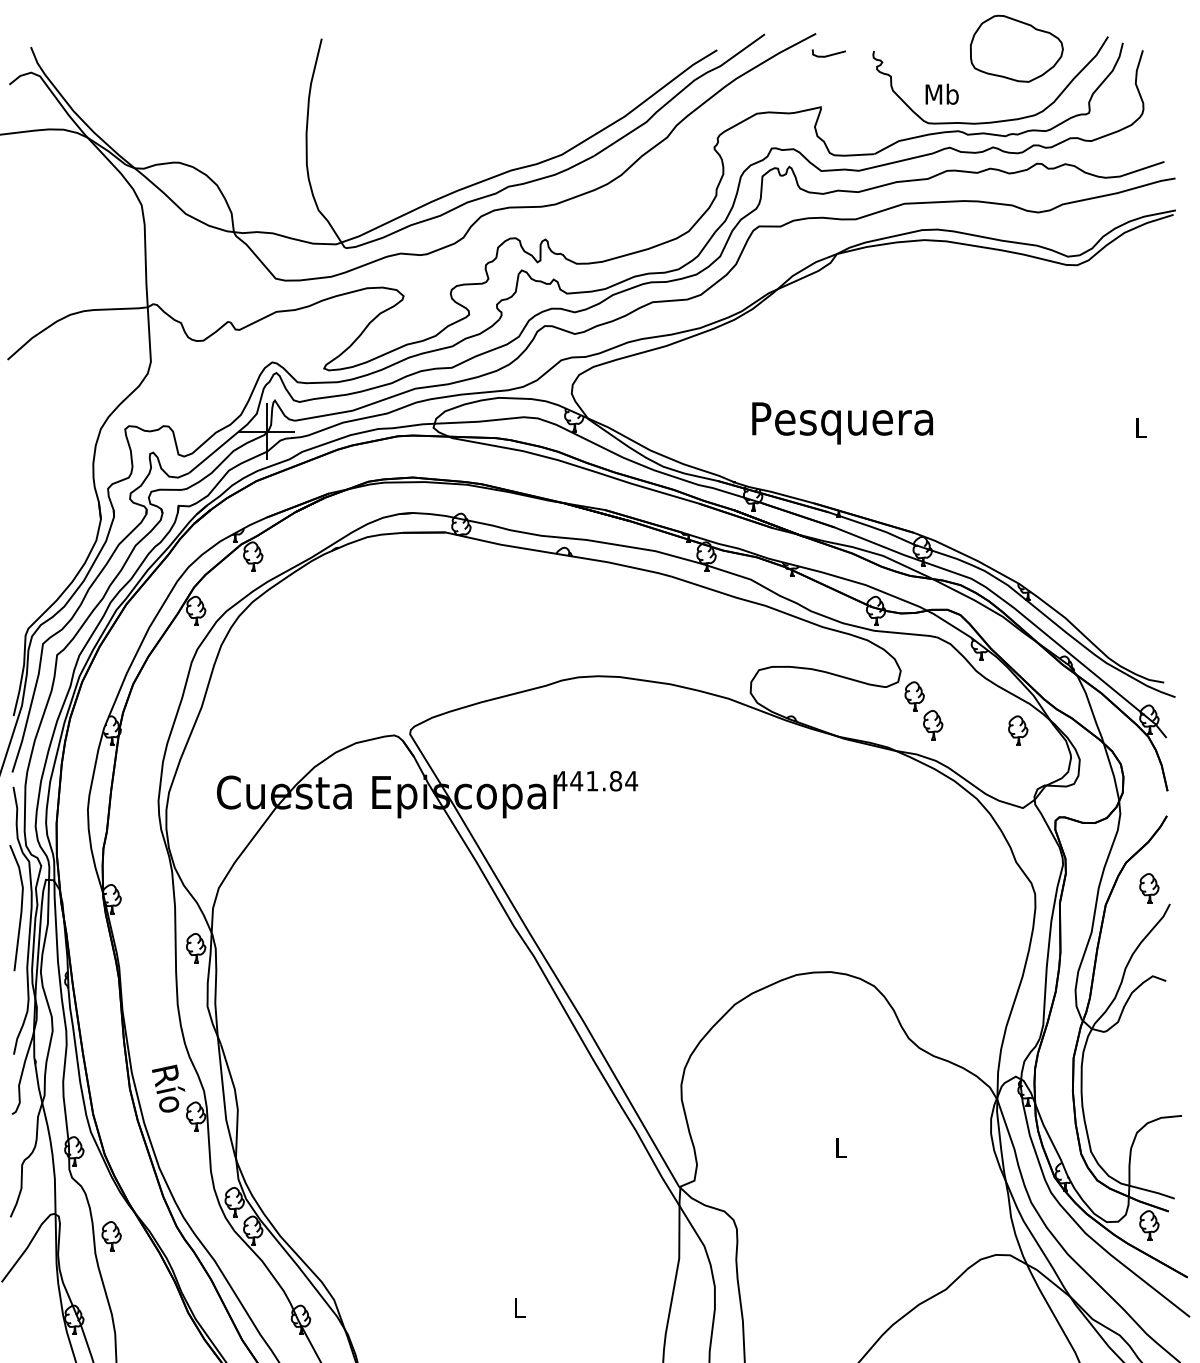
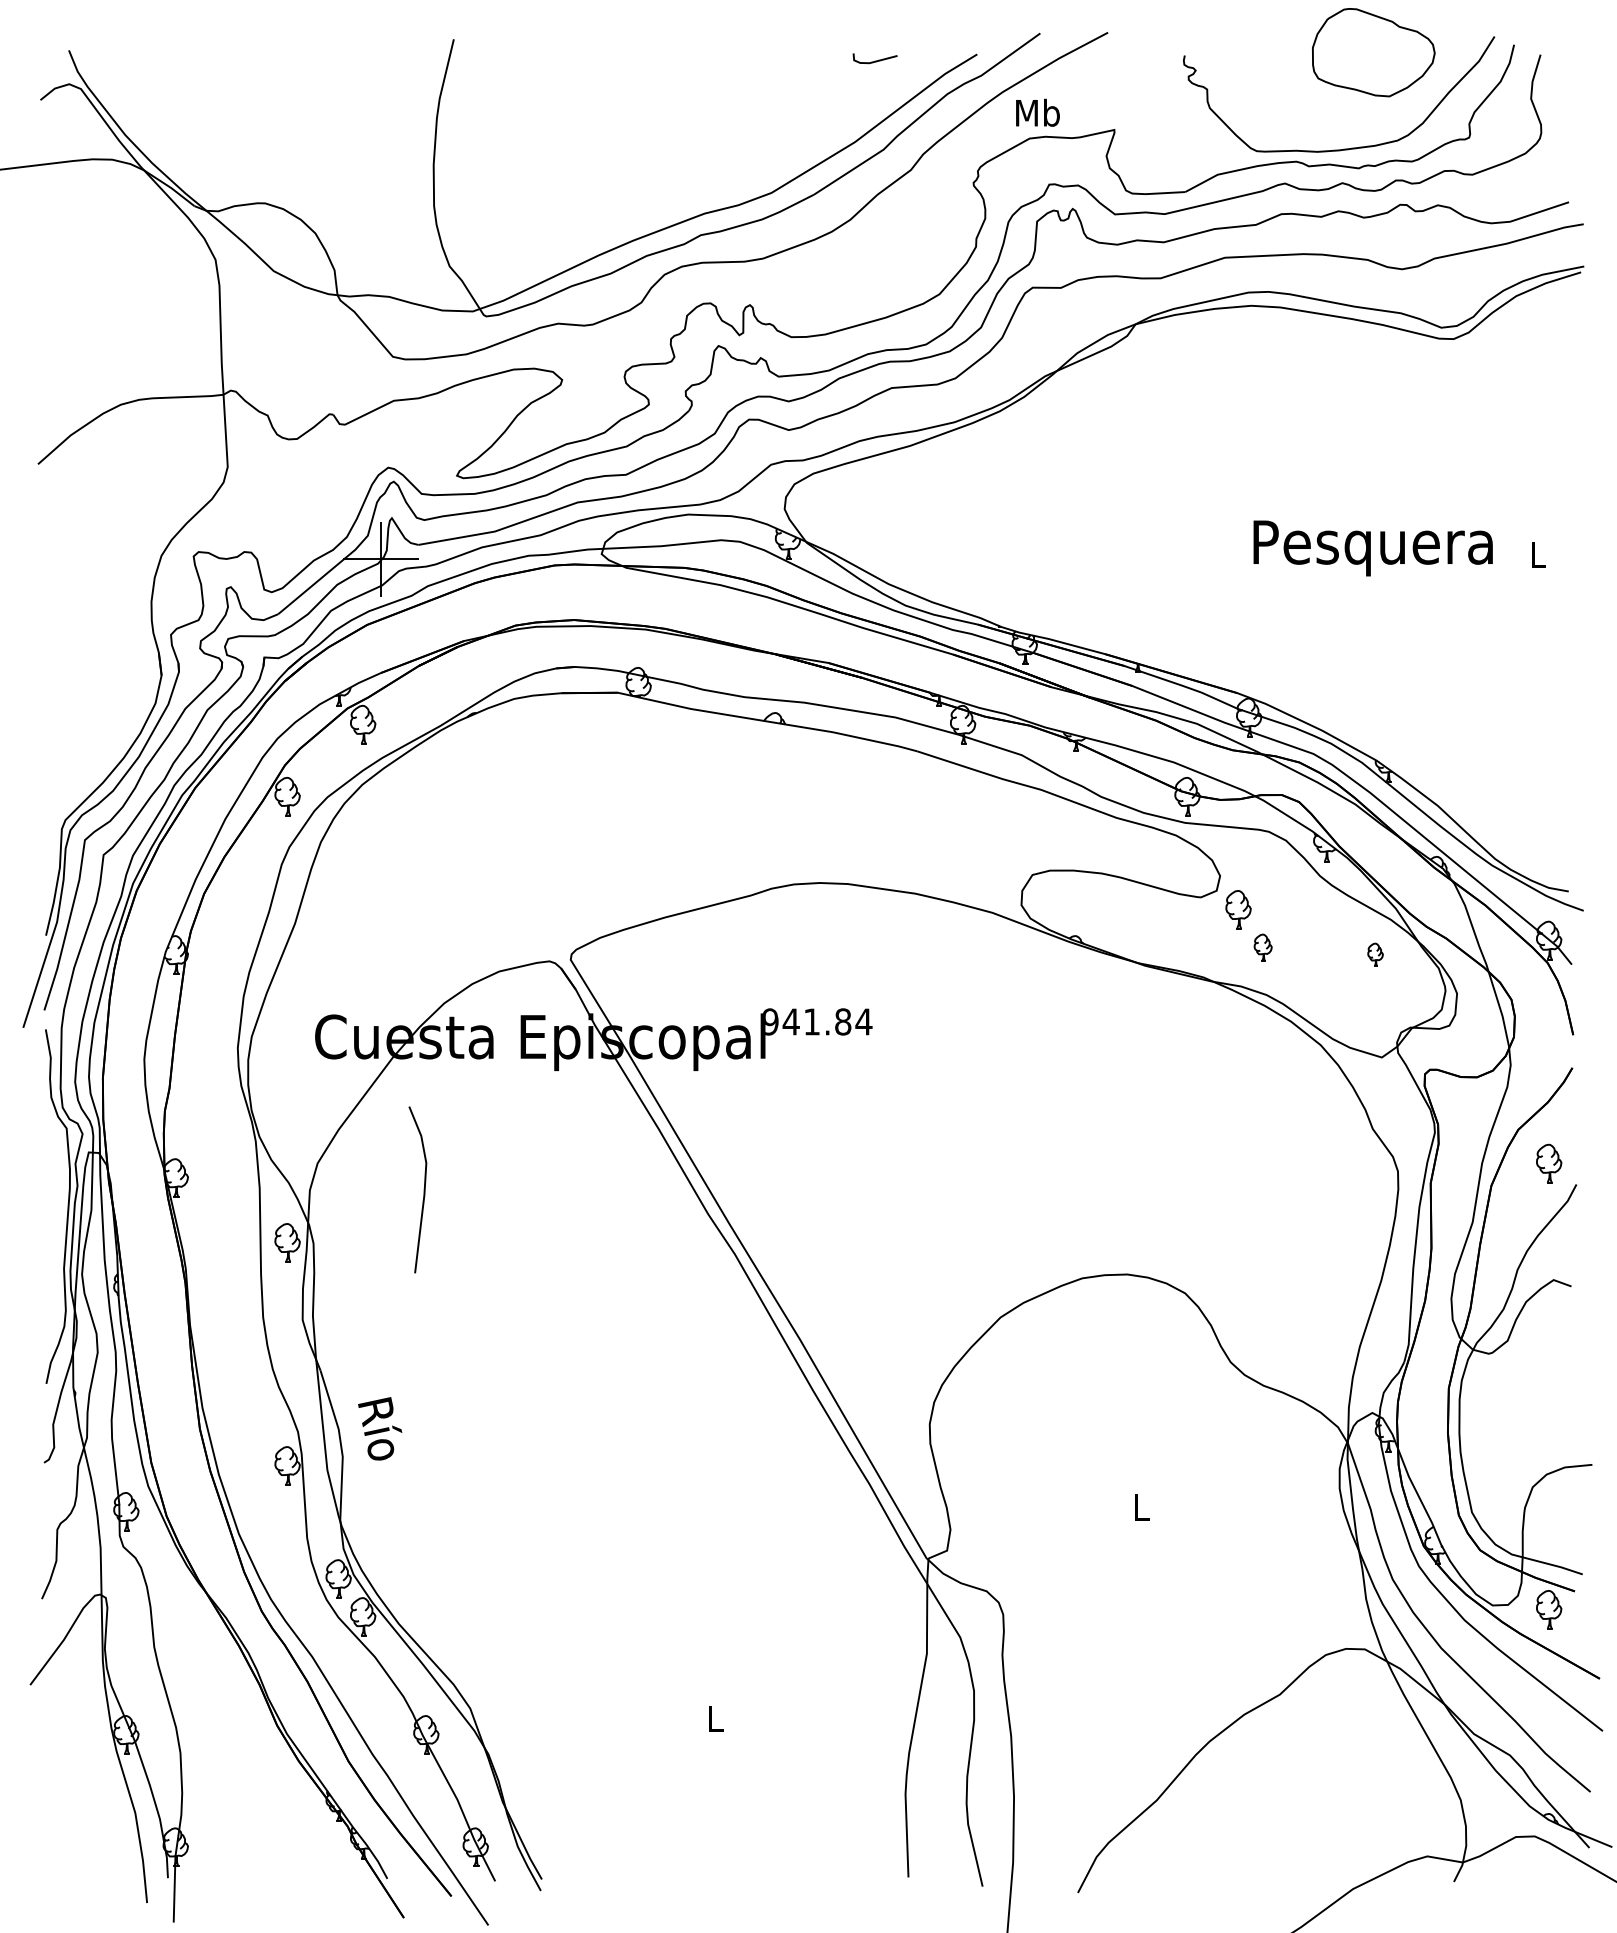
line: (829, 54) -> (875, 60), moved
text: (941, 94) -> (1037, 112), moved
text: (842, 423) -> (1372, 548), moved
part: (933, 724) -> (1263, 947), size x0.7
part: (1018, 730) -> (1375, 954), size x0.6
text: (561, 780) -> (771, 1021), 441.84 -> 941.84
line: (20, 907) -> (423, 1189), moved
text: (168, 1088) -> (380, 1428), moved
part: (111, 1235) -> (175, 1623), removed

